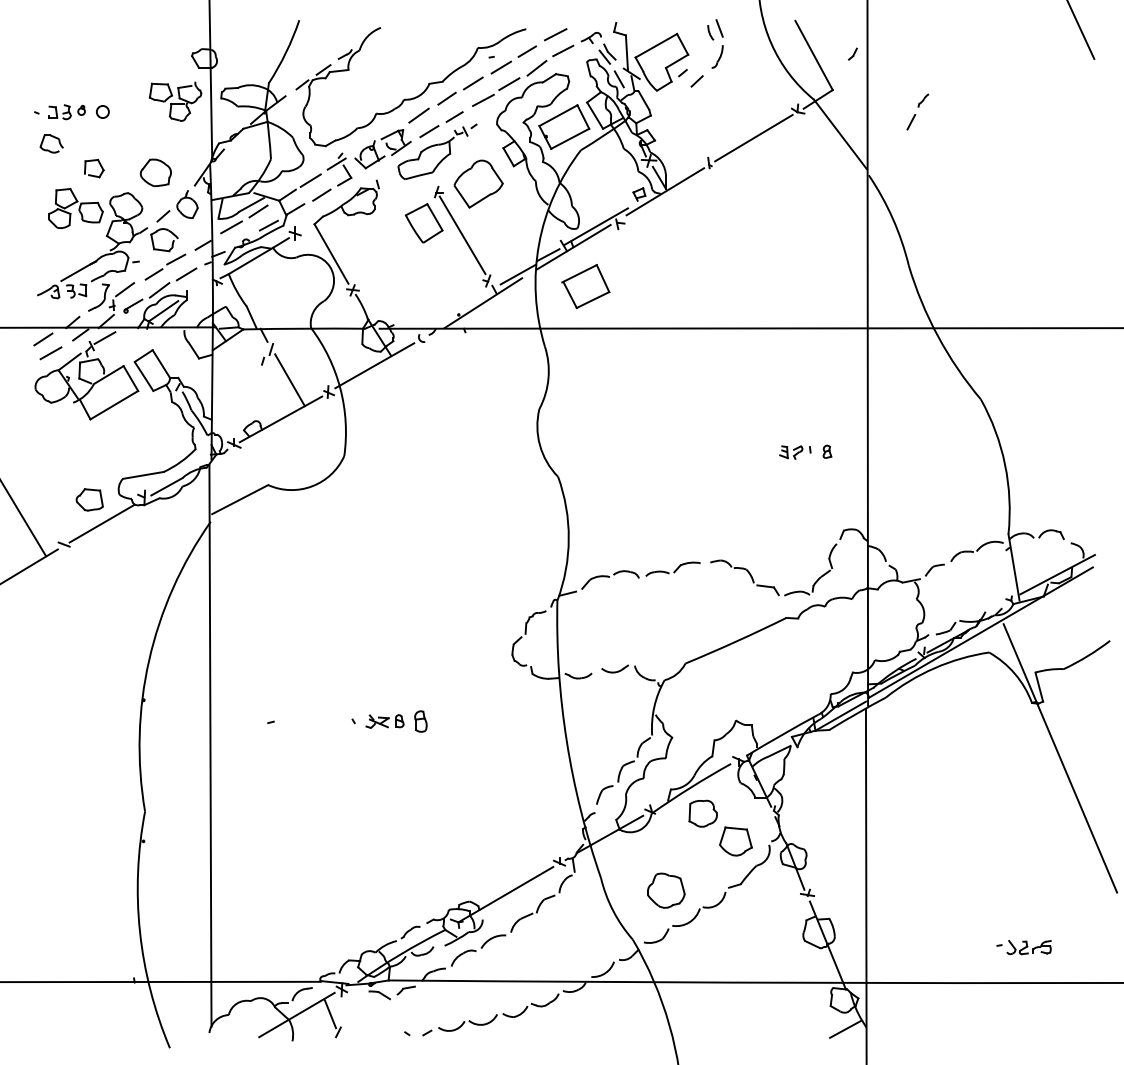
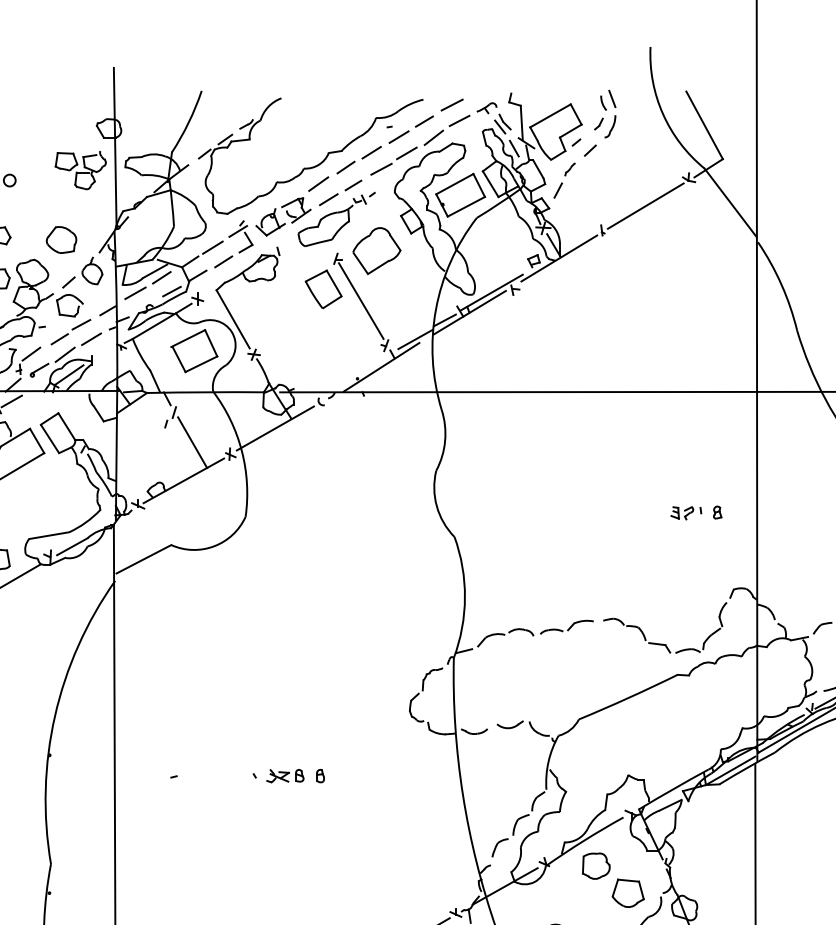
part: (852, 53) -> (598, 123), moved
part: (917, 111) -> (564, 180), moved
part: (585, 286) -> (194, 351), moved
part: (420, 721) -> (320, 776), size x0.62

